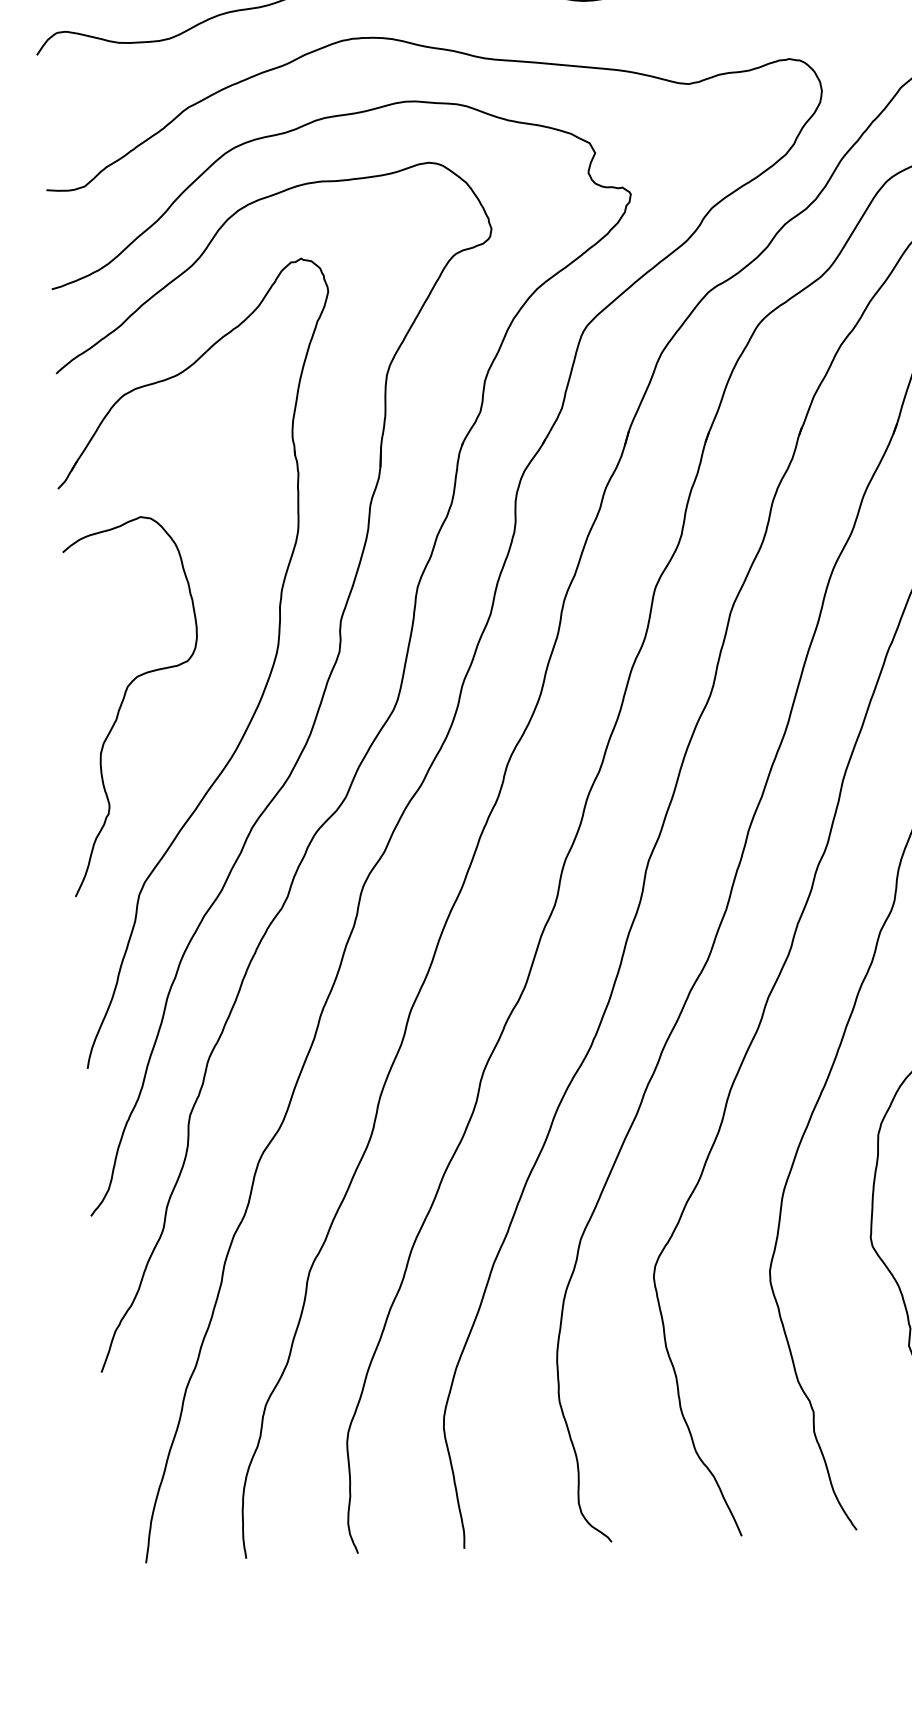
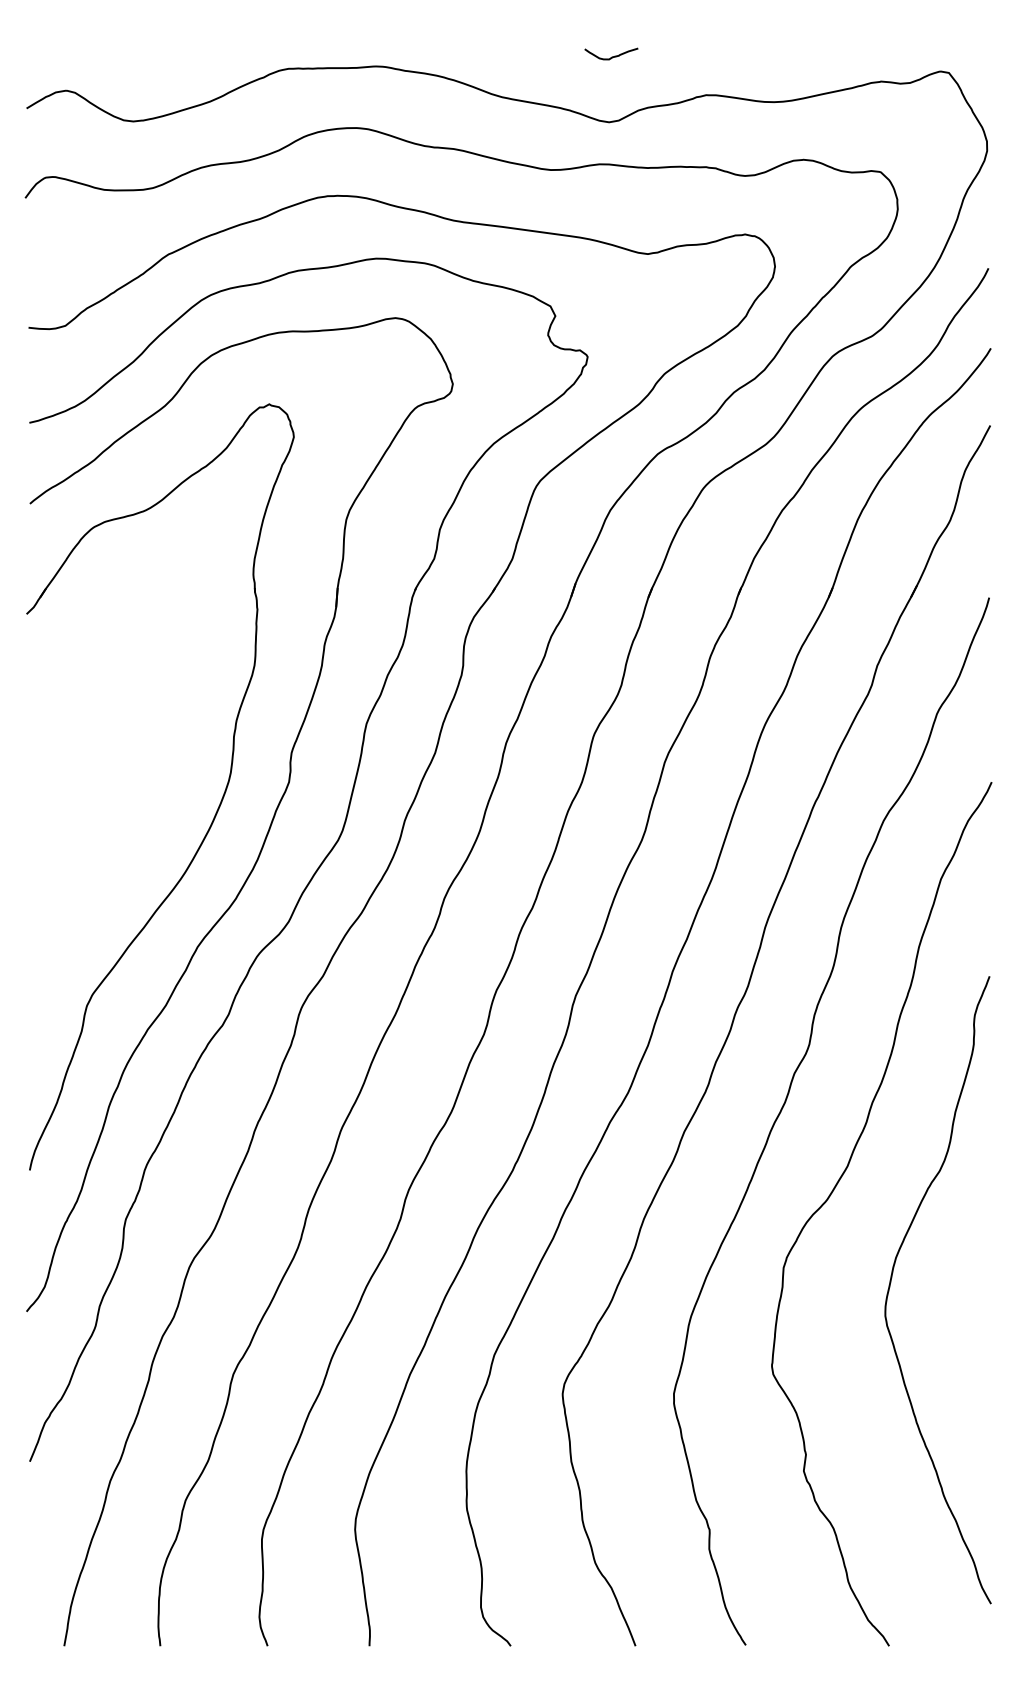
curve: (123, 701) -> (80, 820), removed

